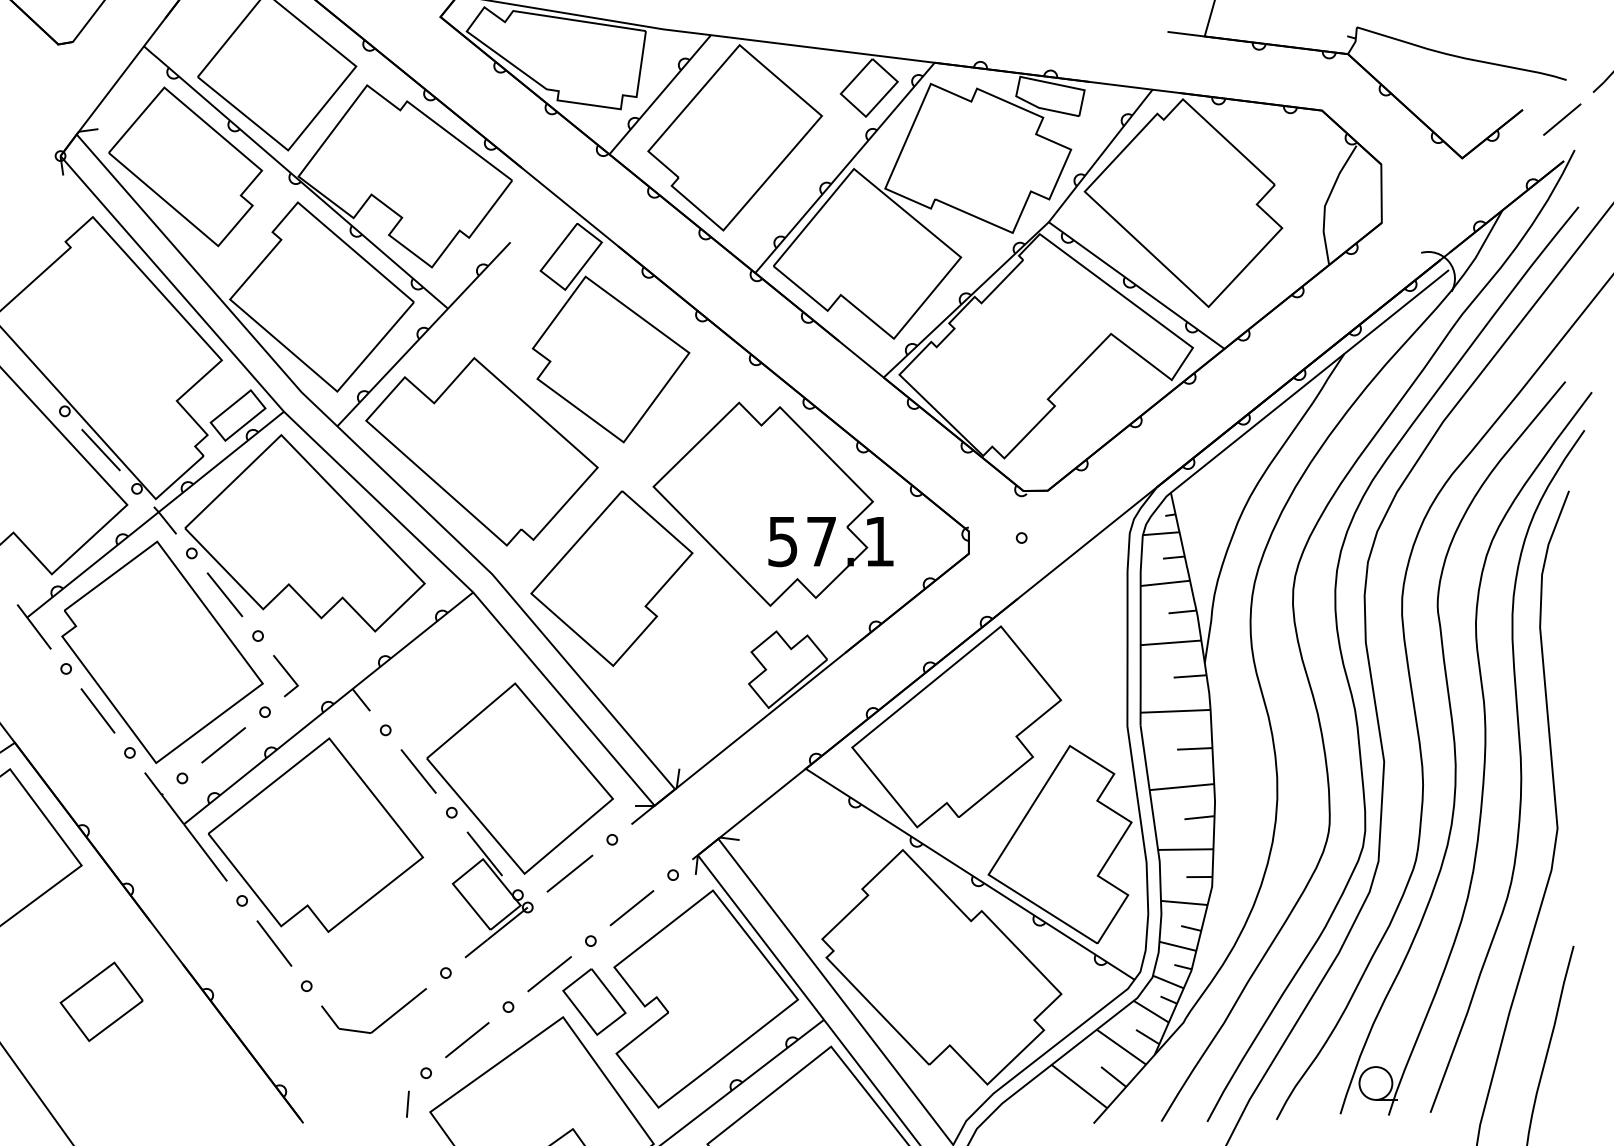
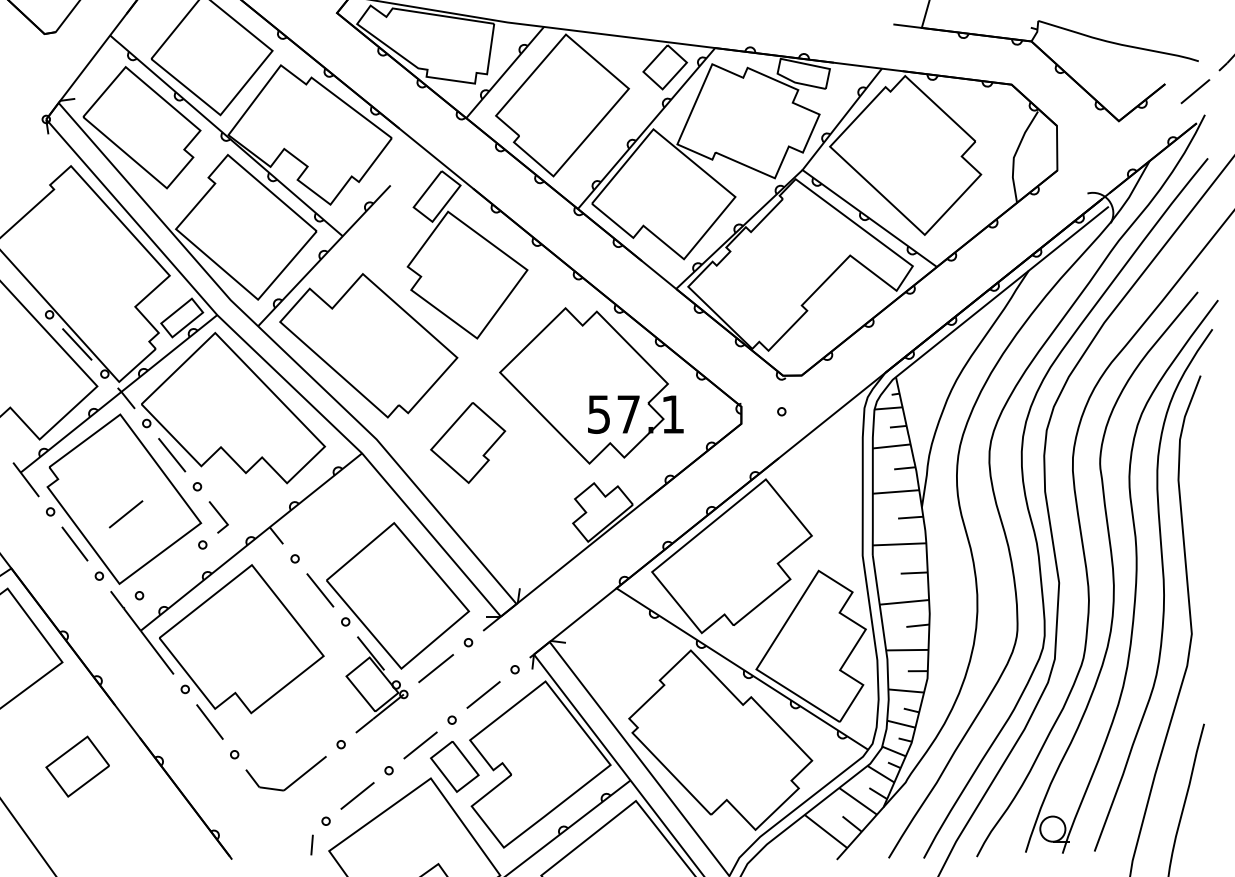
part: (610, 578) -> (467, 442), size x0.6
line: (222, 745) -> (125, 514), moved

